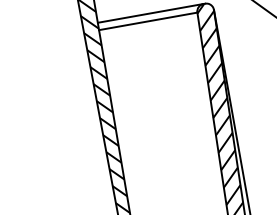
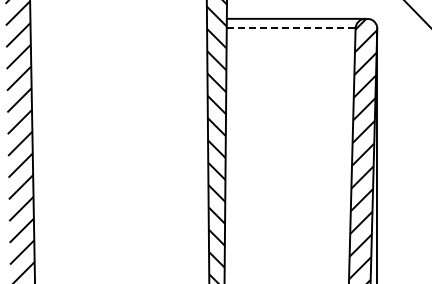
line: (148, 21) -> (291, 28), solid -> dashed

